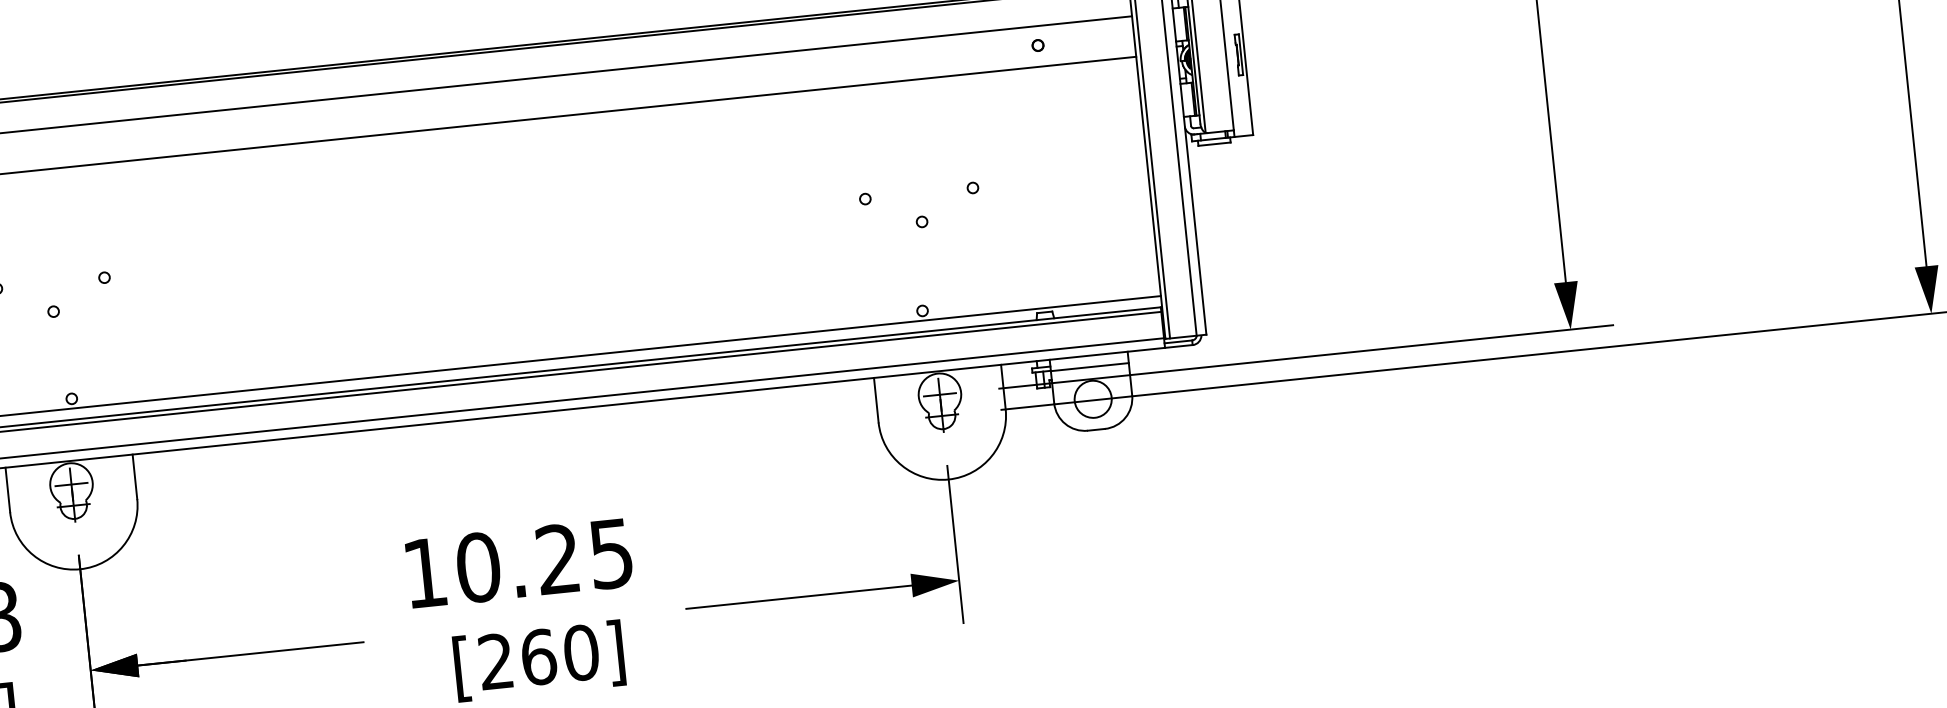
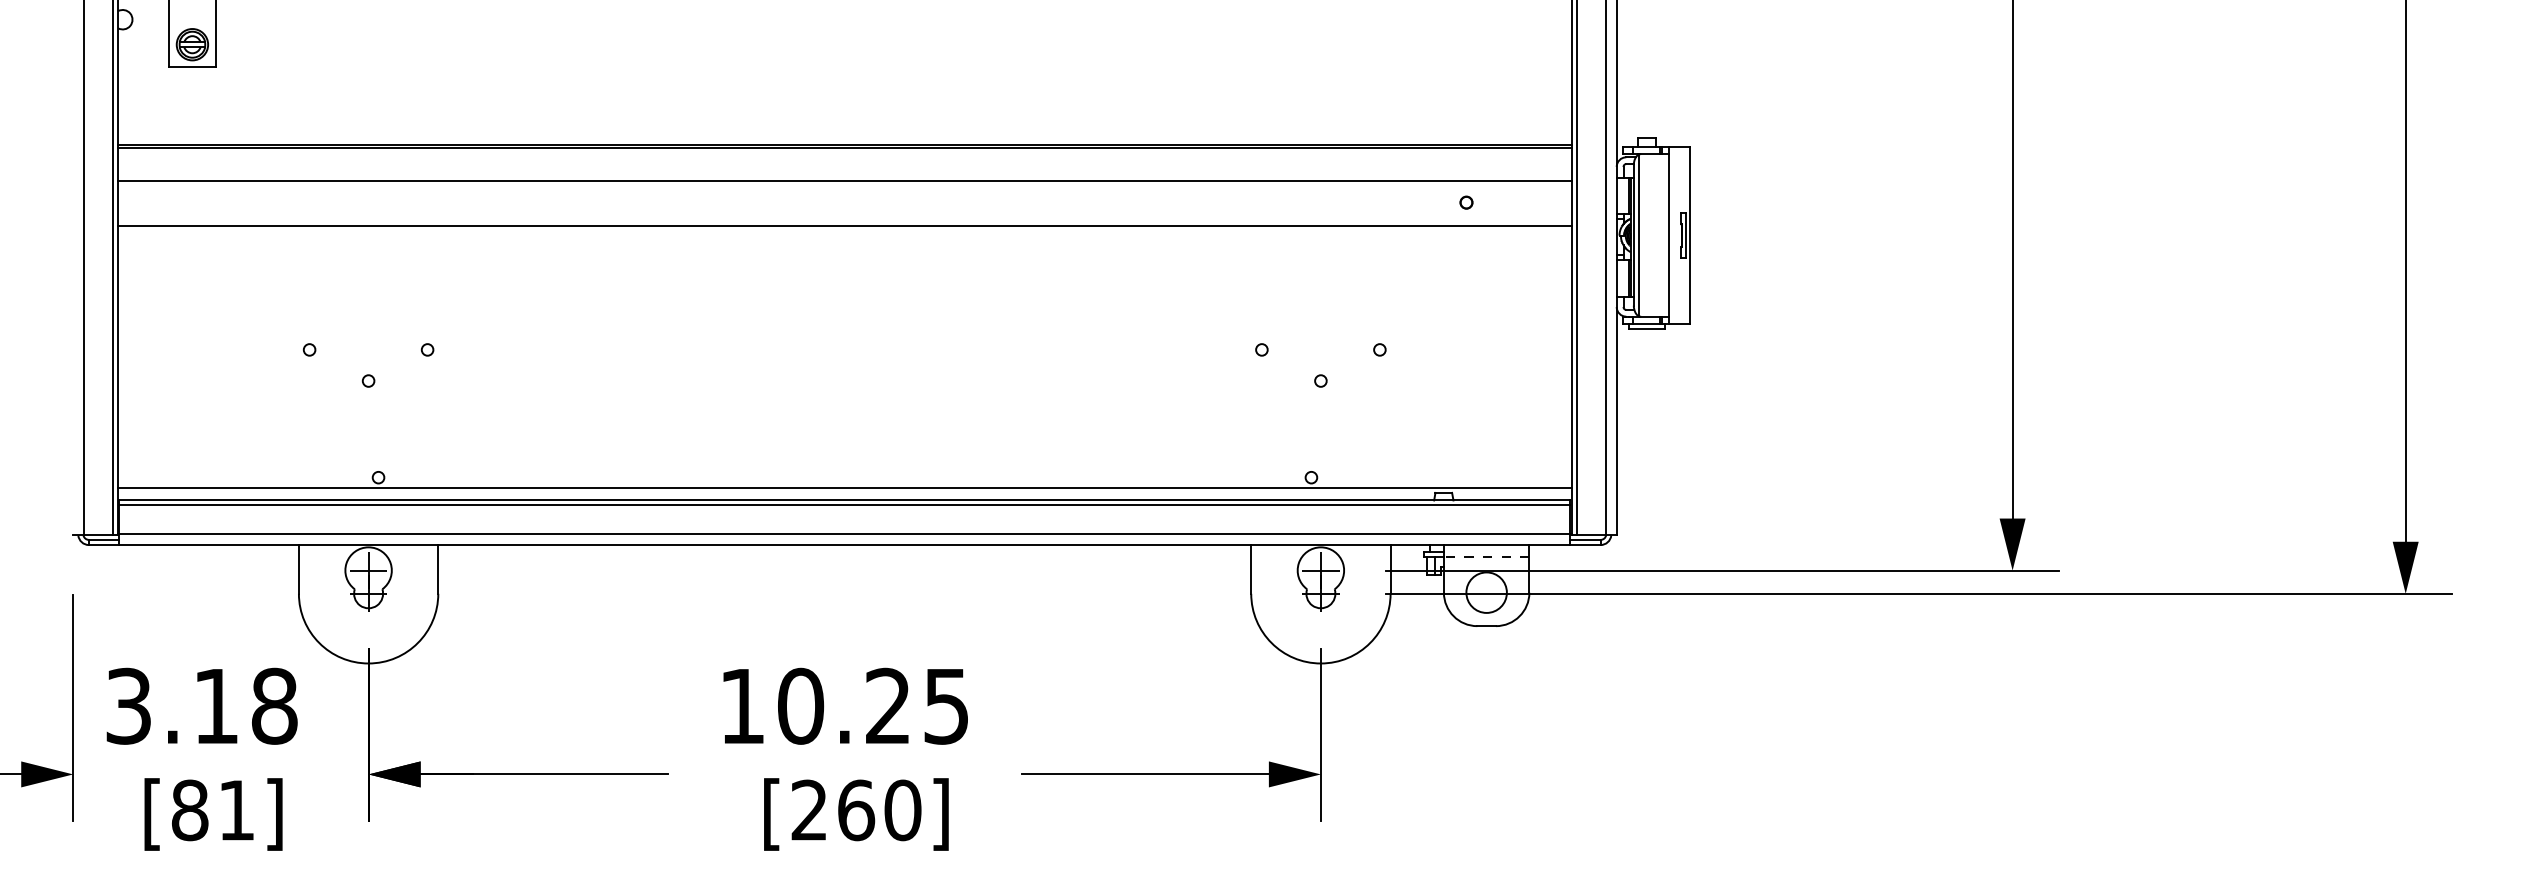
line: (1089, 367) -> (1486, 557), solid -> dashed

